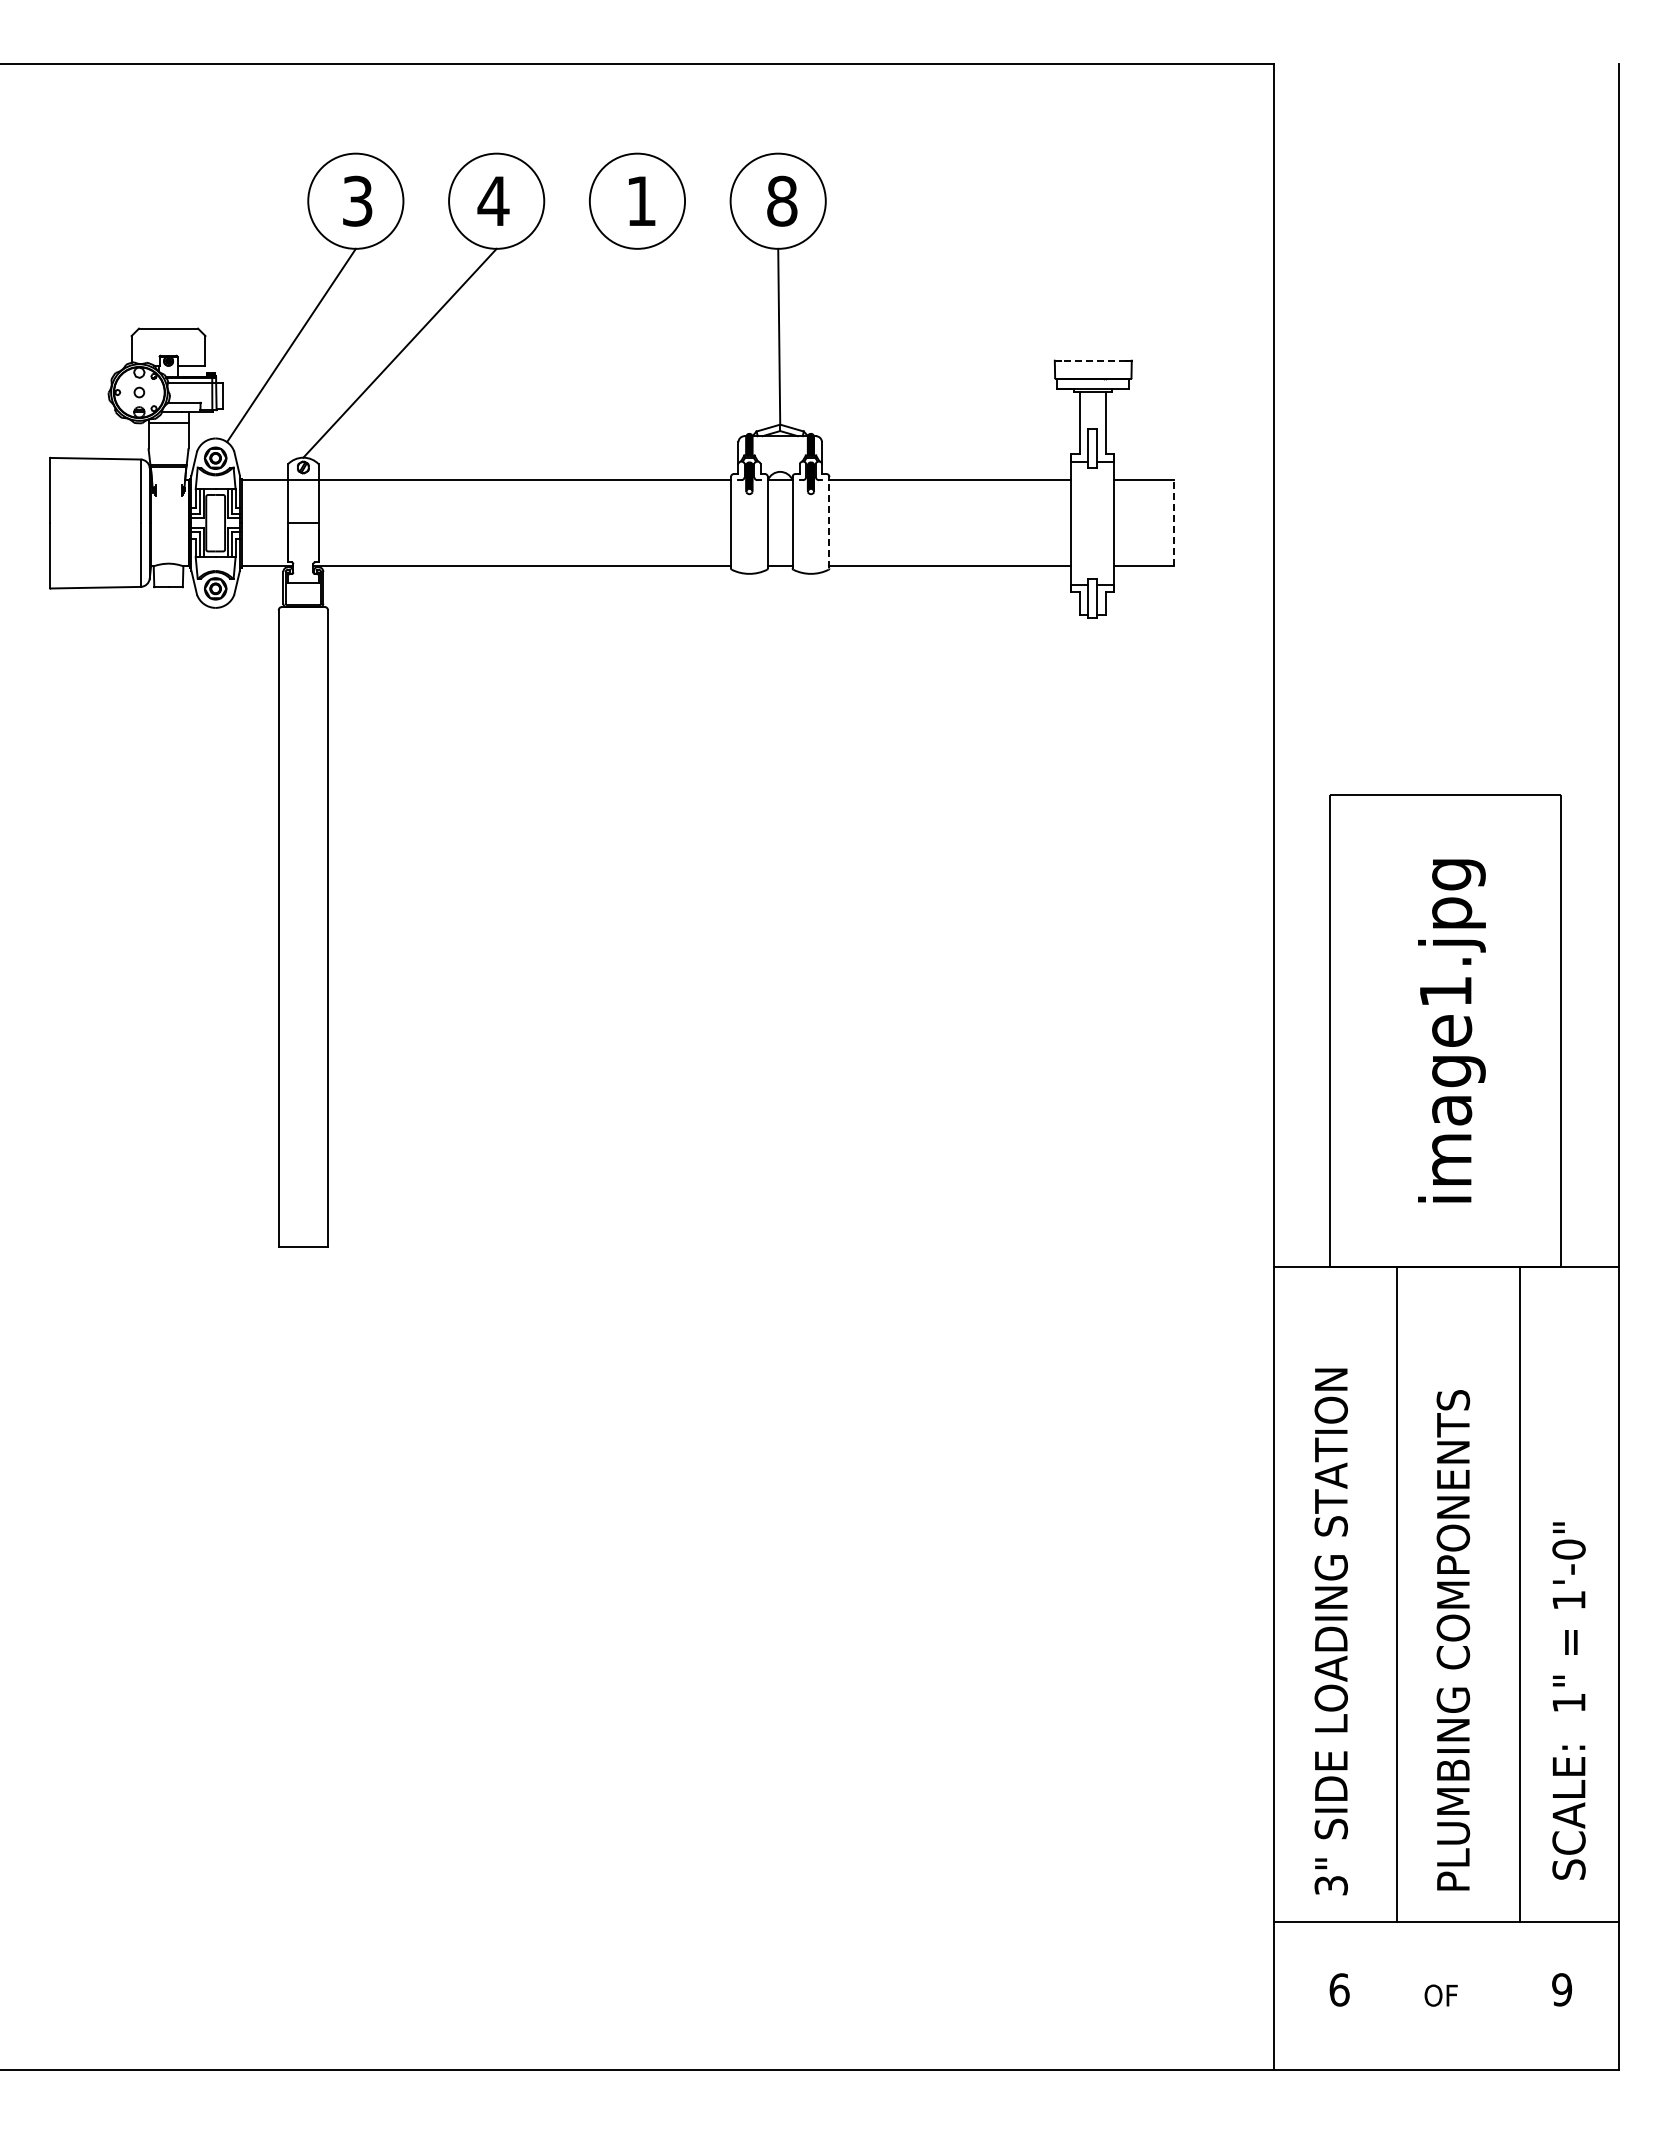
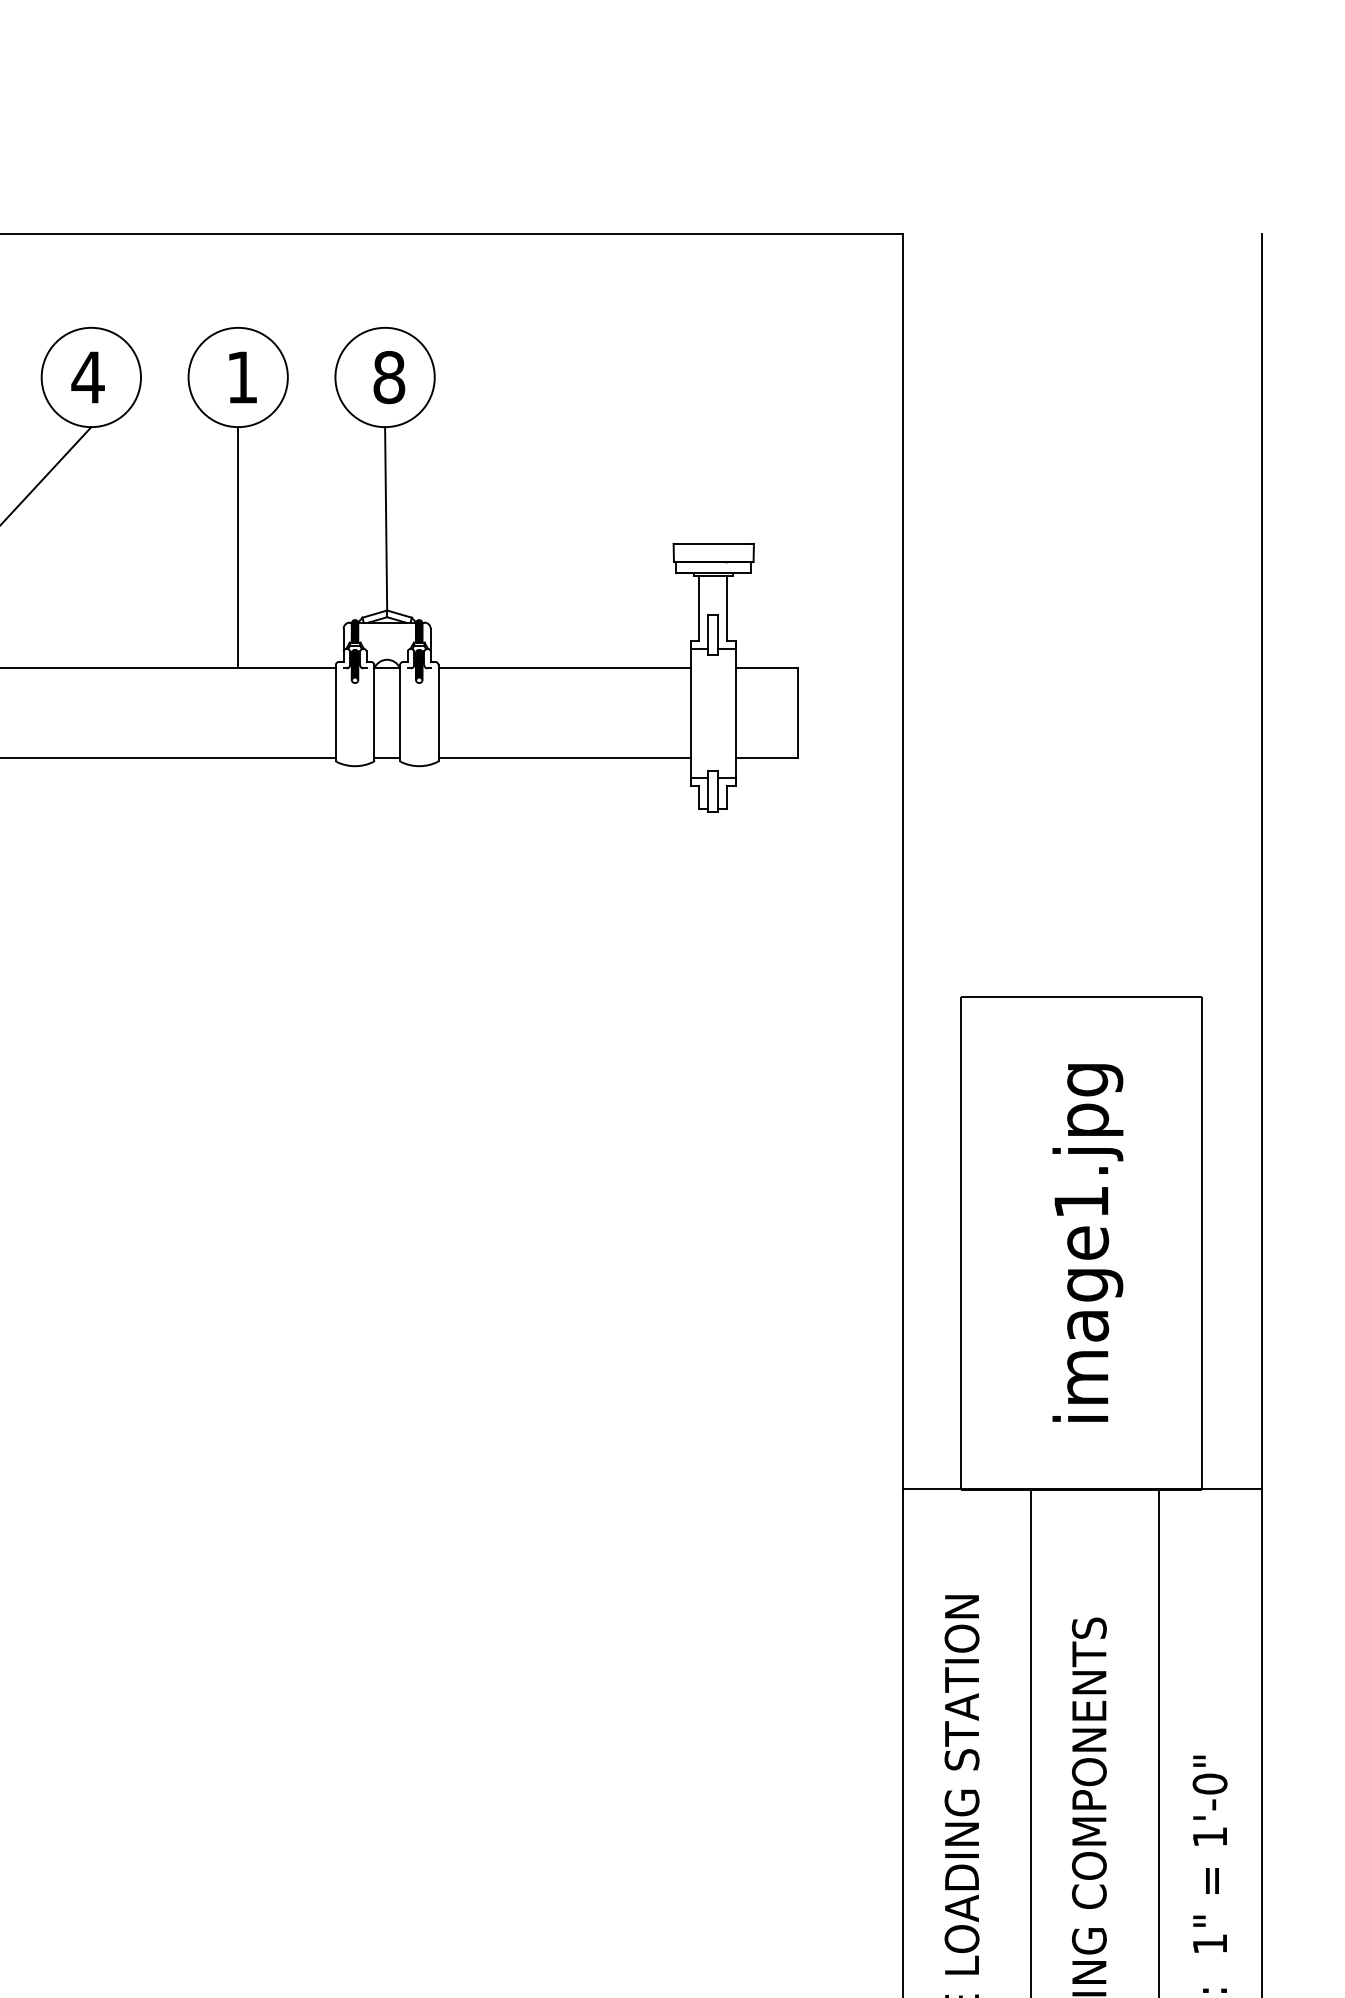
line: (1092, 360) -> (712, 543), dashed -> solid
line: (637, 364) -> (238, 547), added
line: (1174, 522) -> (798, 712), dashed -> solid
line: (829, 523) -> (438, 713), dashed -> solid

